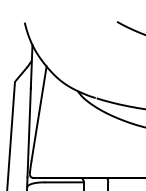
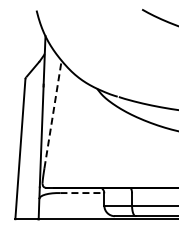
line: (39, 112) -> (53, 113), solid -> dashed
line: (64, 182) -> (82, 193), solid -> dashed

